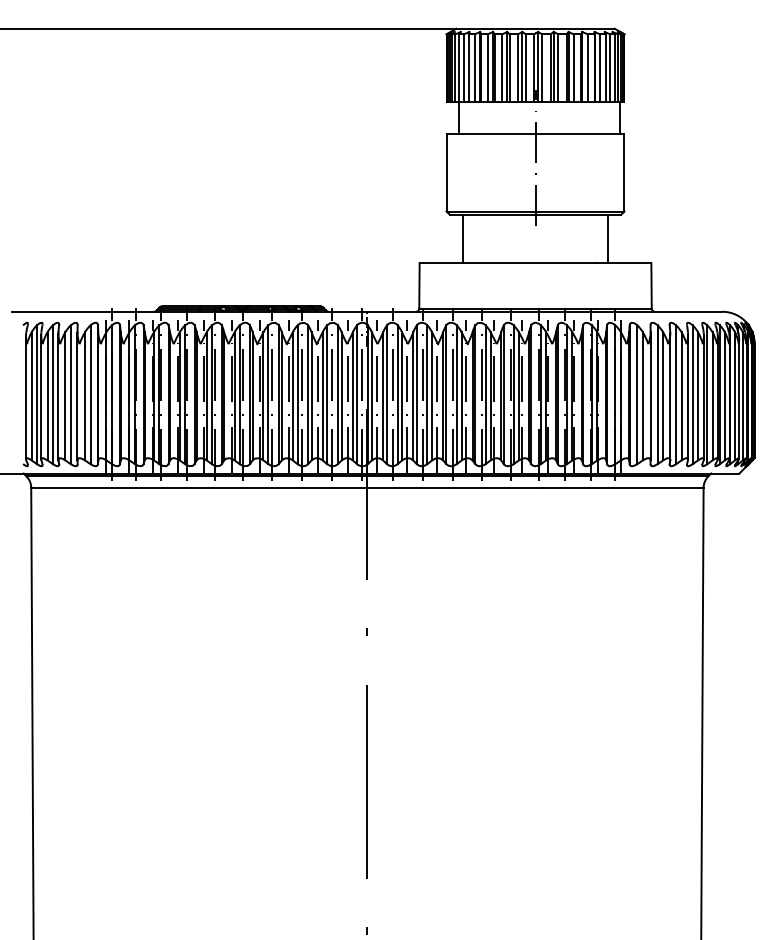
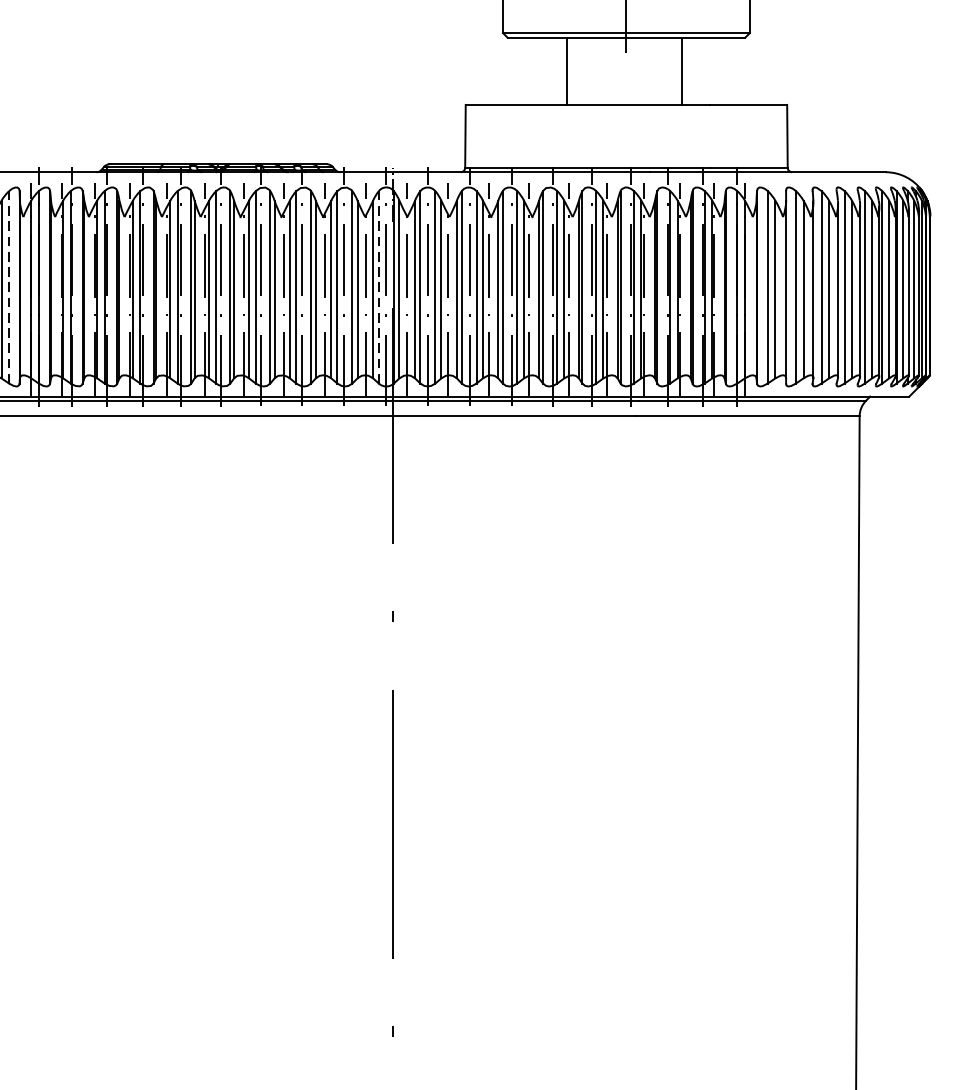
line: (462, 238) -> (566, 70), moved
line: (608, 238) -> (681, 70), moved
line: (90, 394) -> (9, 286), solid -> dashed
line: (357, 394) -> (379, 286), solid -> dashed

